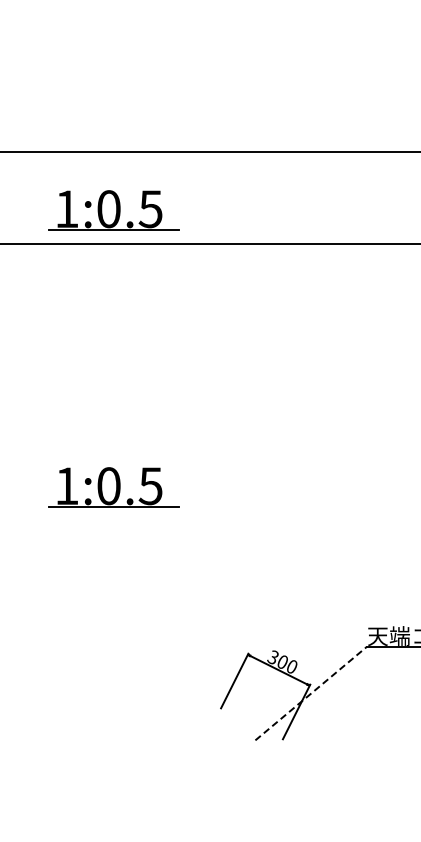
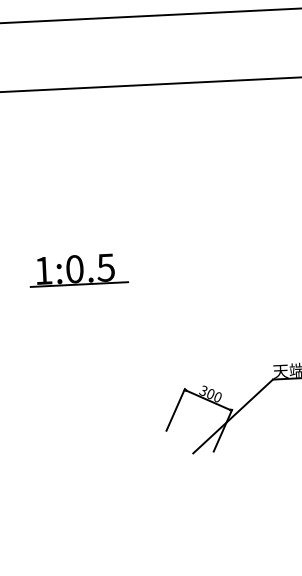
part: (113, 210) -> (68, 63), removed
line: (311, 693) -> (233, 416), dashed -> solid

